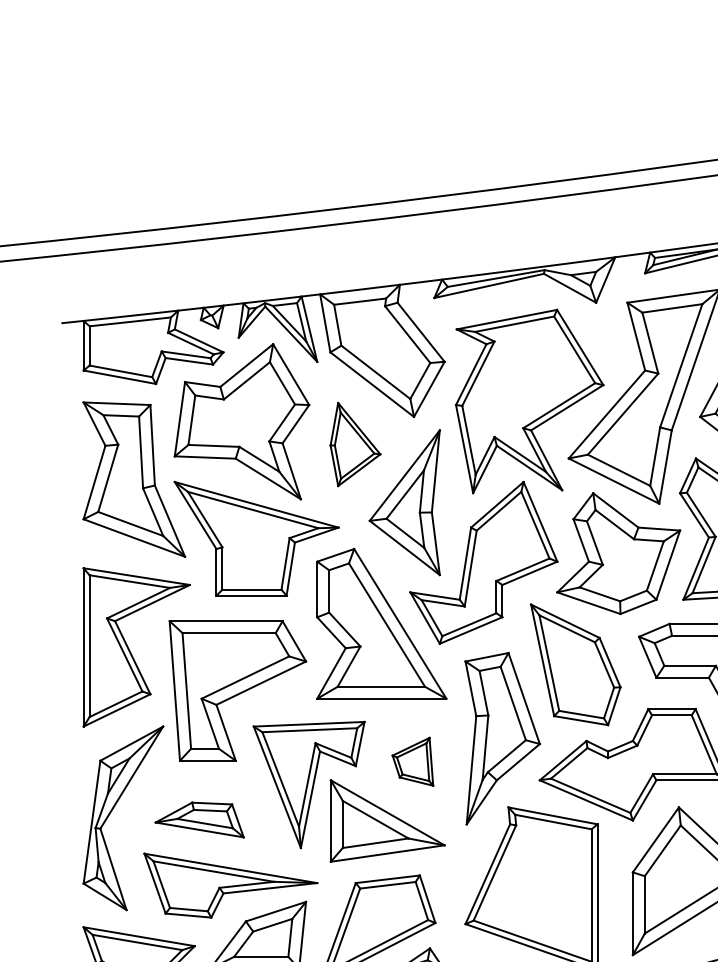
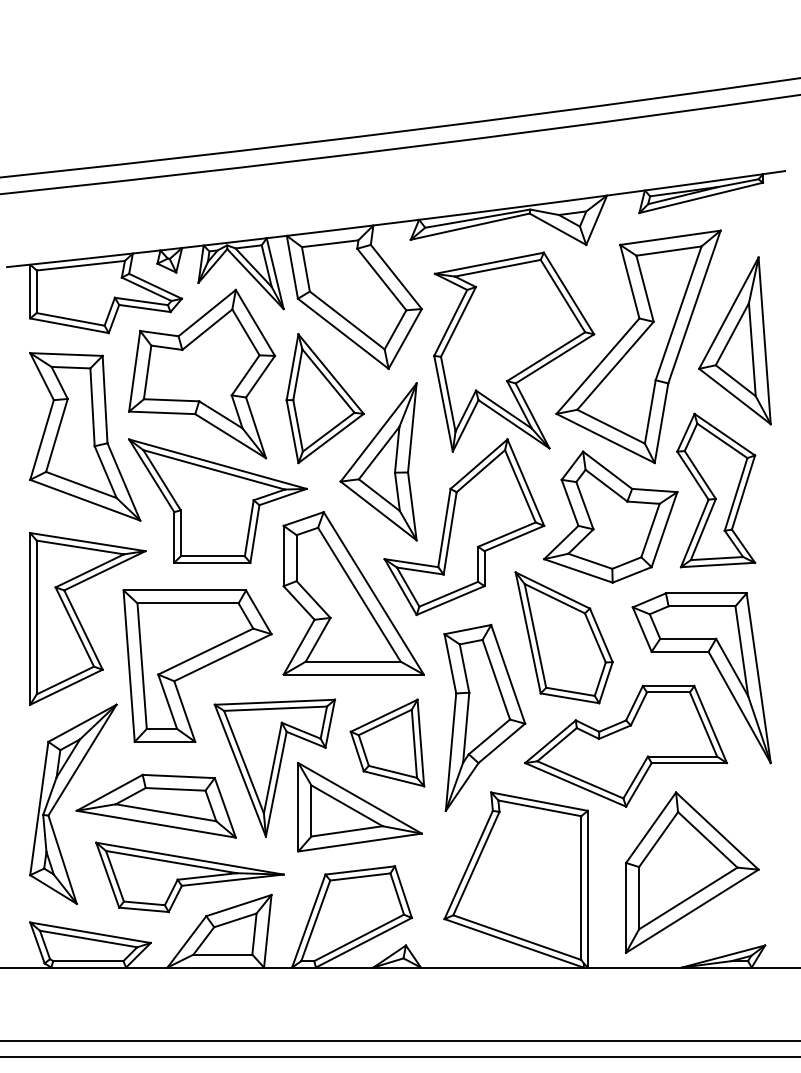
part: (354, 444) -> (324, 398), size x1.43
part: (412, 761) -> (387, 742), size x1.67
part: (199, 819) -> (155, 805), size x1.67

